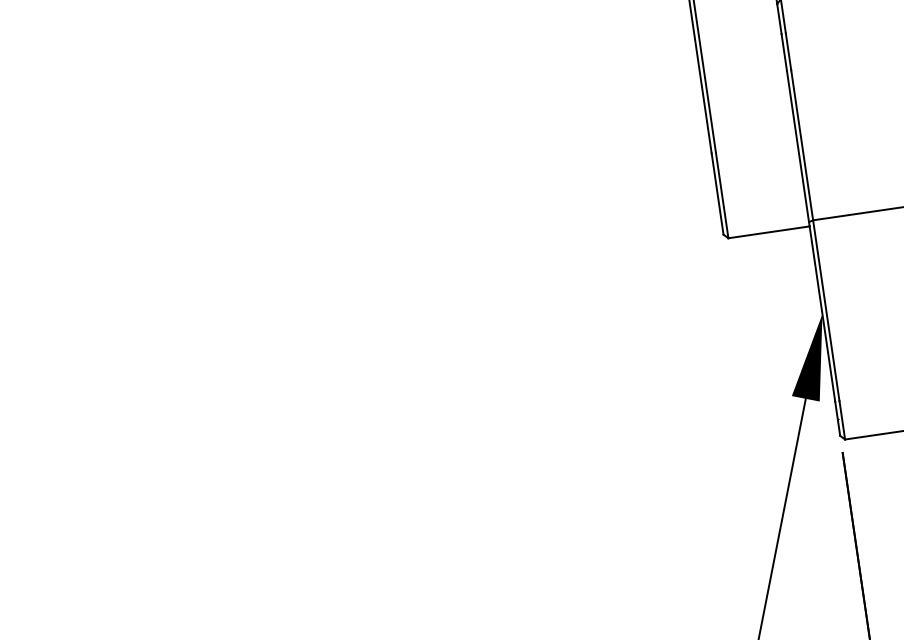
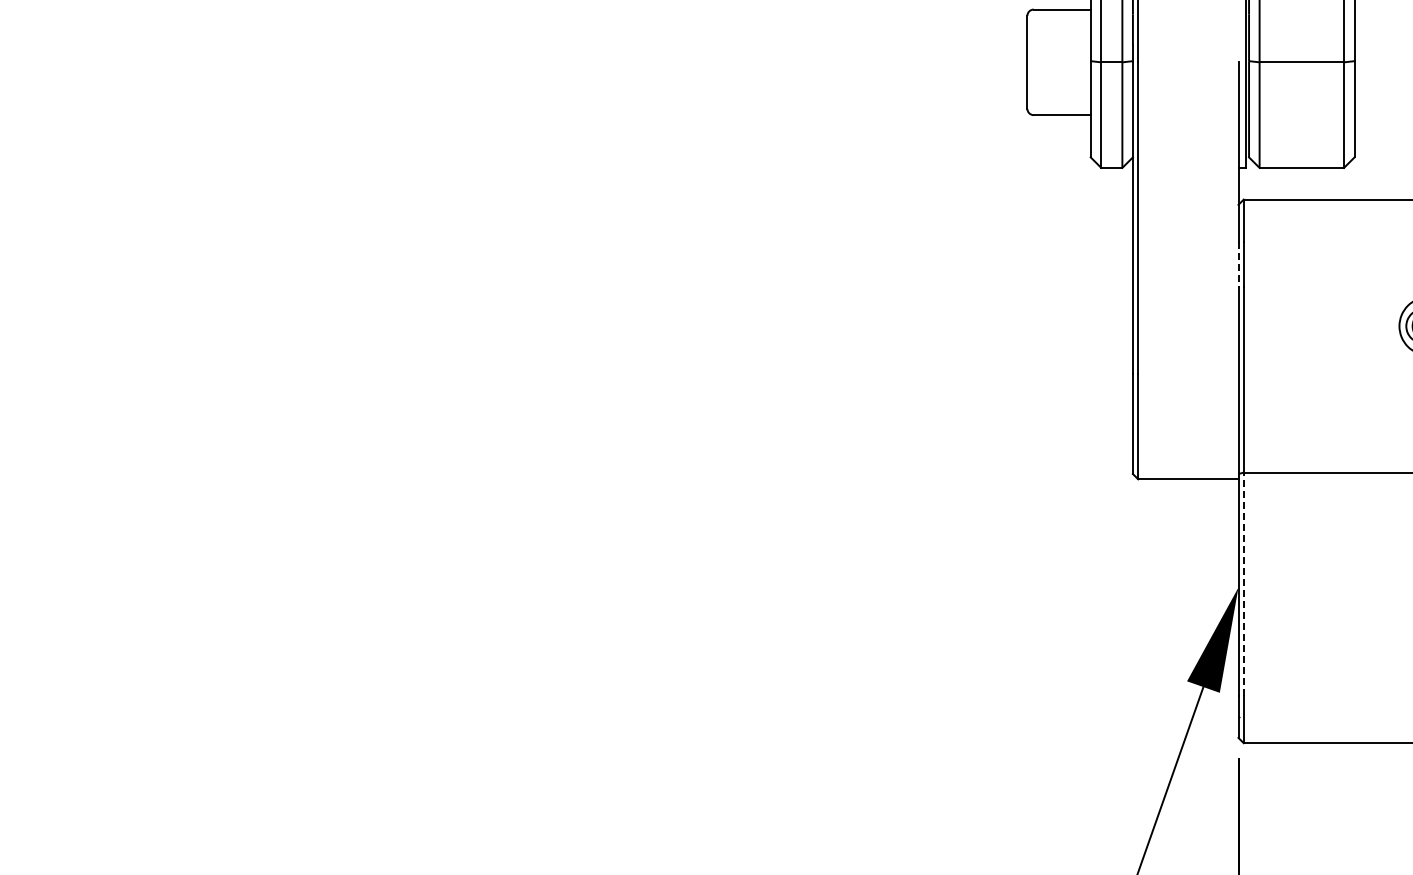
line: (784, 52) -> (1238, 264), solid -> dashed
line: (826, 311) -> (1243, 584), solid -> dashed

